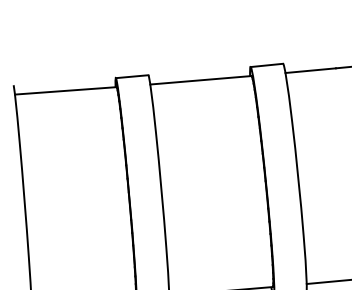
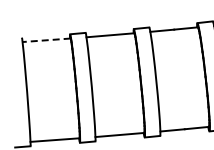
line: (65, 91) -> (46, 40), solid -> dashed

